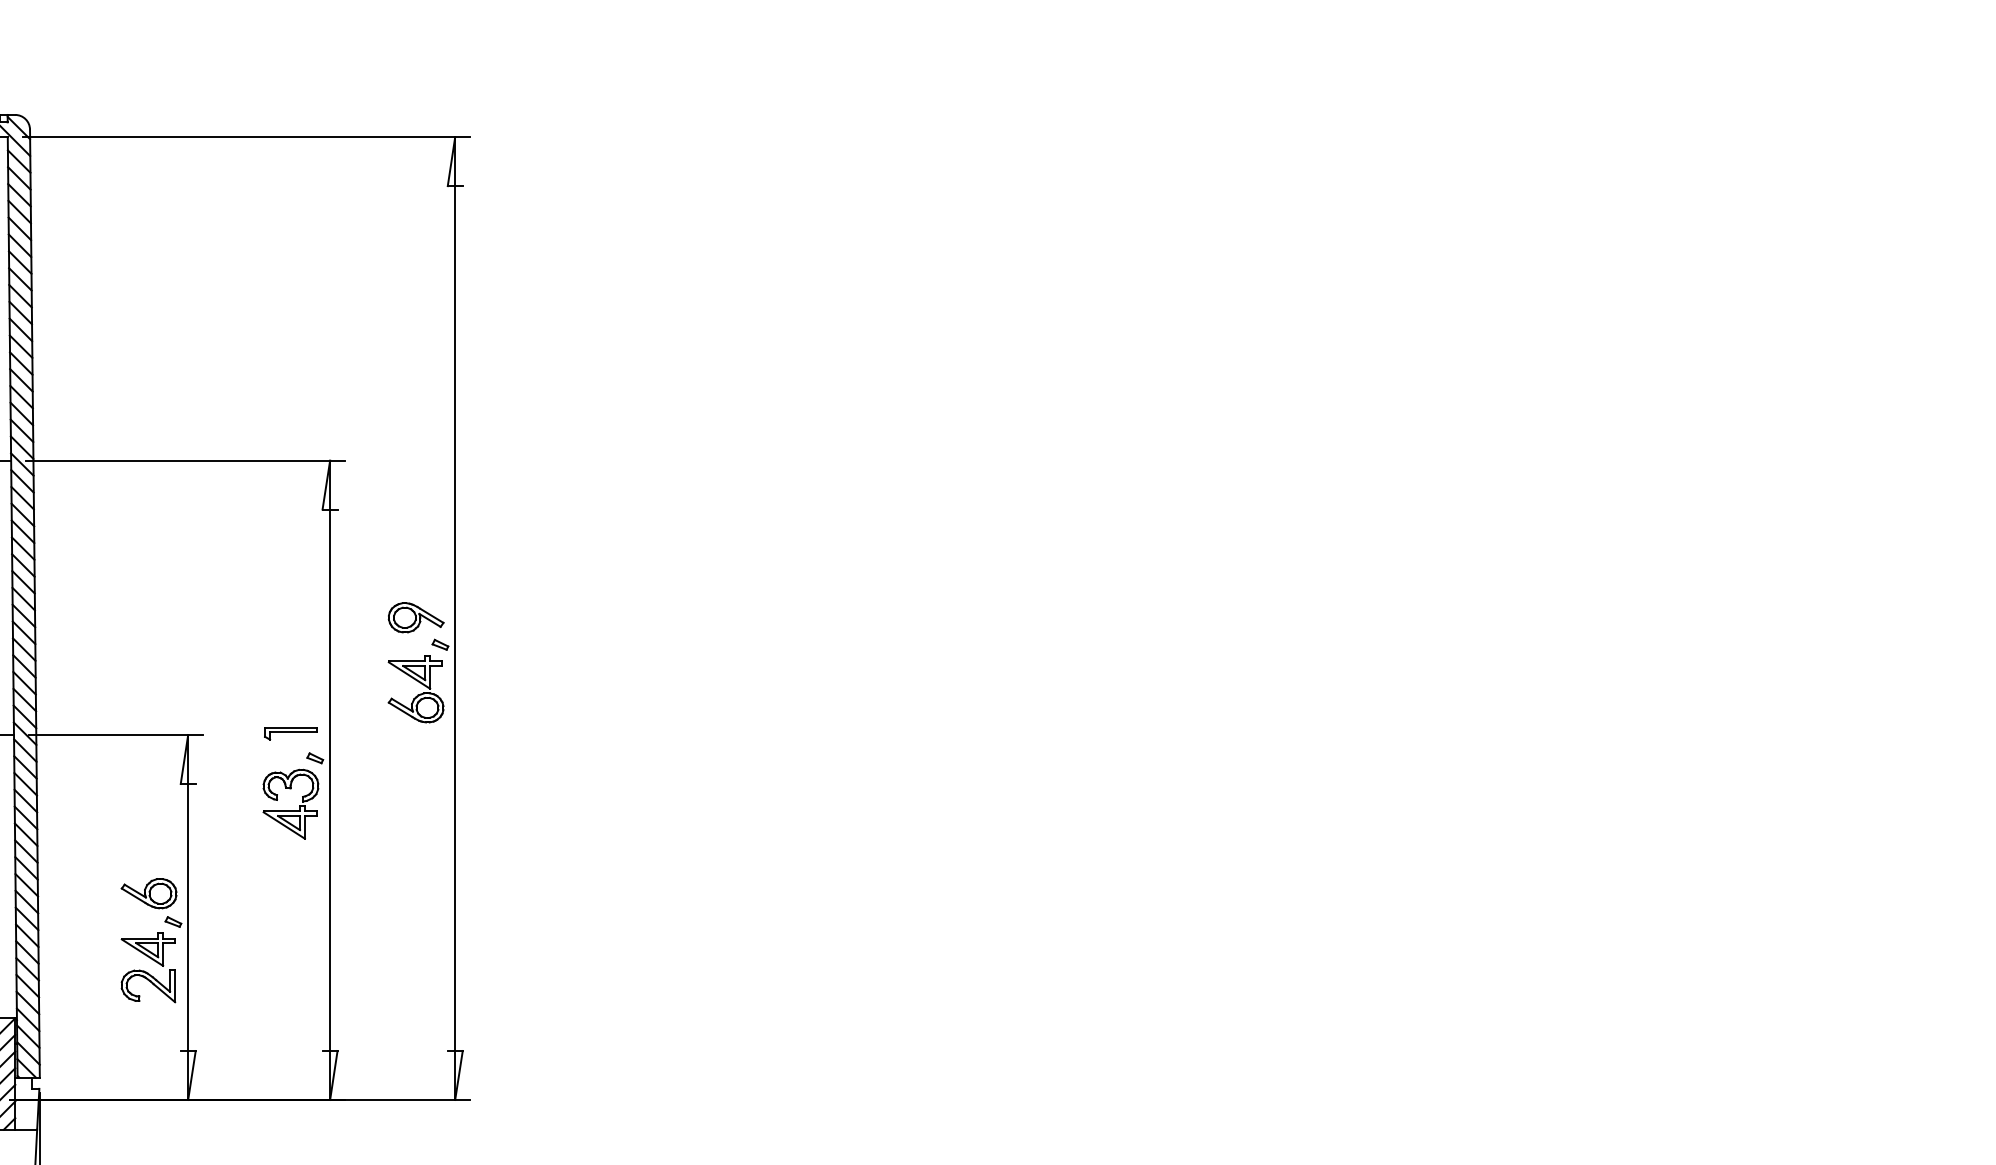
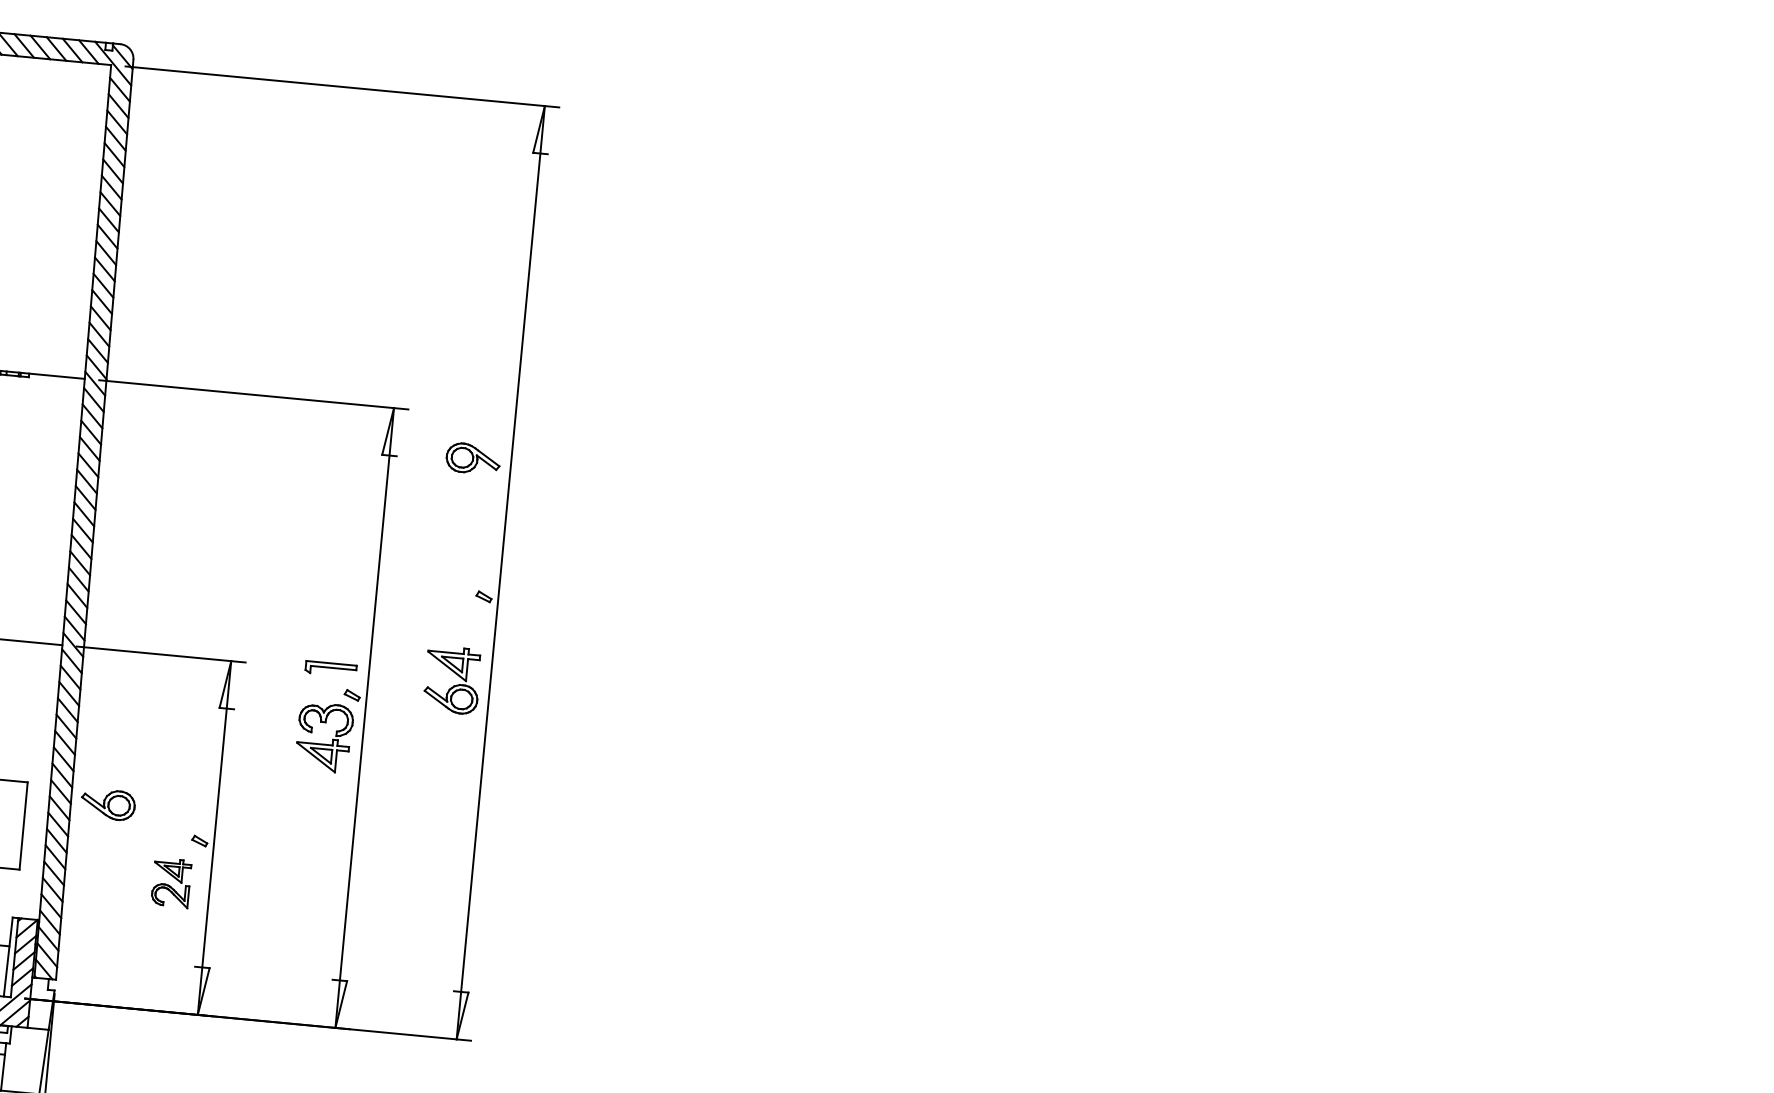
part: (415, 617) -> (472, 458), moved
part: (415, 689) -> (451, 680), moved
part: (148, 893) -> (107, 804), moved
part: (148, 967) -> (171, 882), size x0.7

